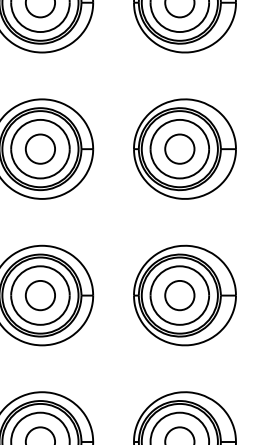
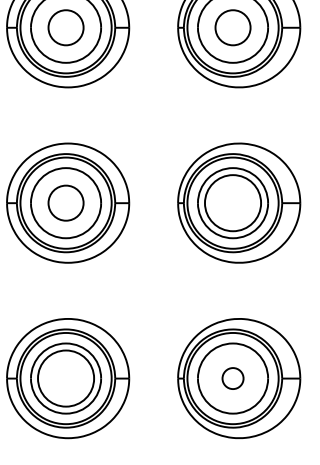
circle: (179, 148) -> (232, 202), size x1.6
circle: (40, 295) -> (66, 378), size x1.6
circle: (179, 295) -> (232, 378), size x0.6

